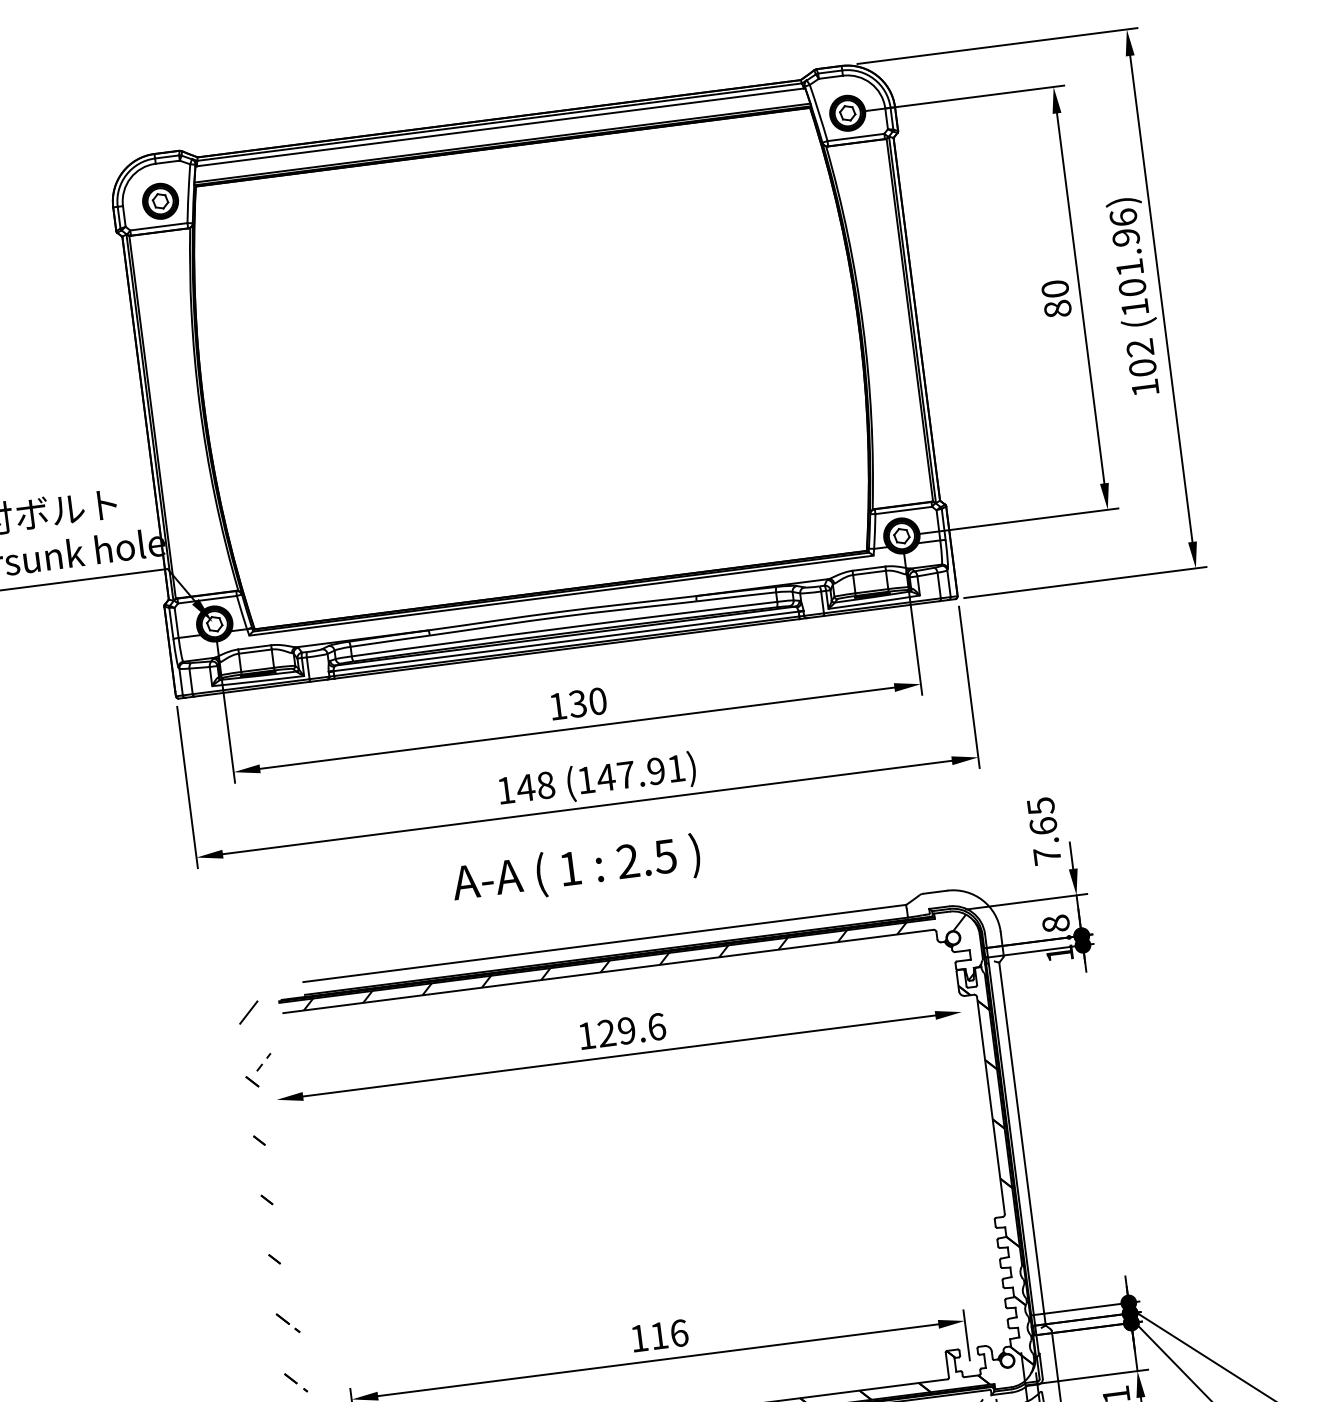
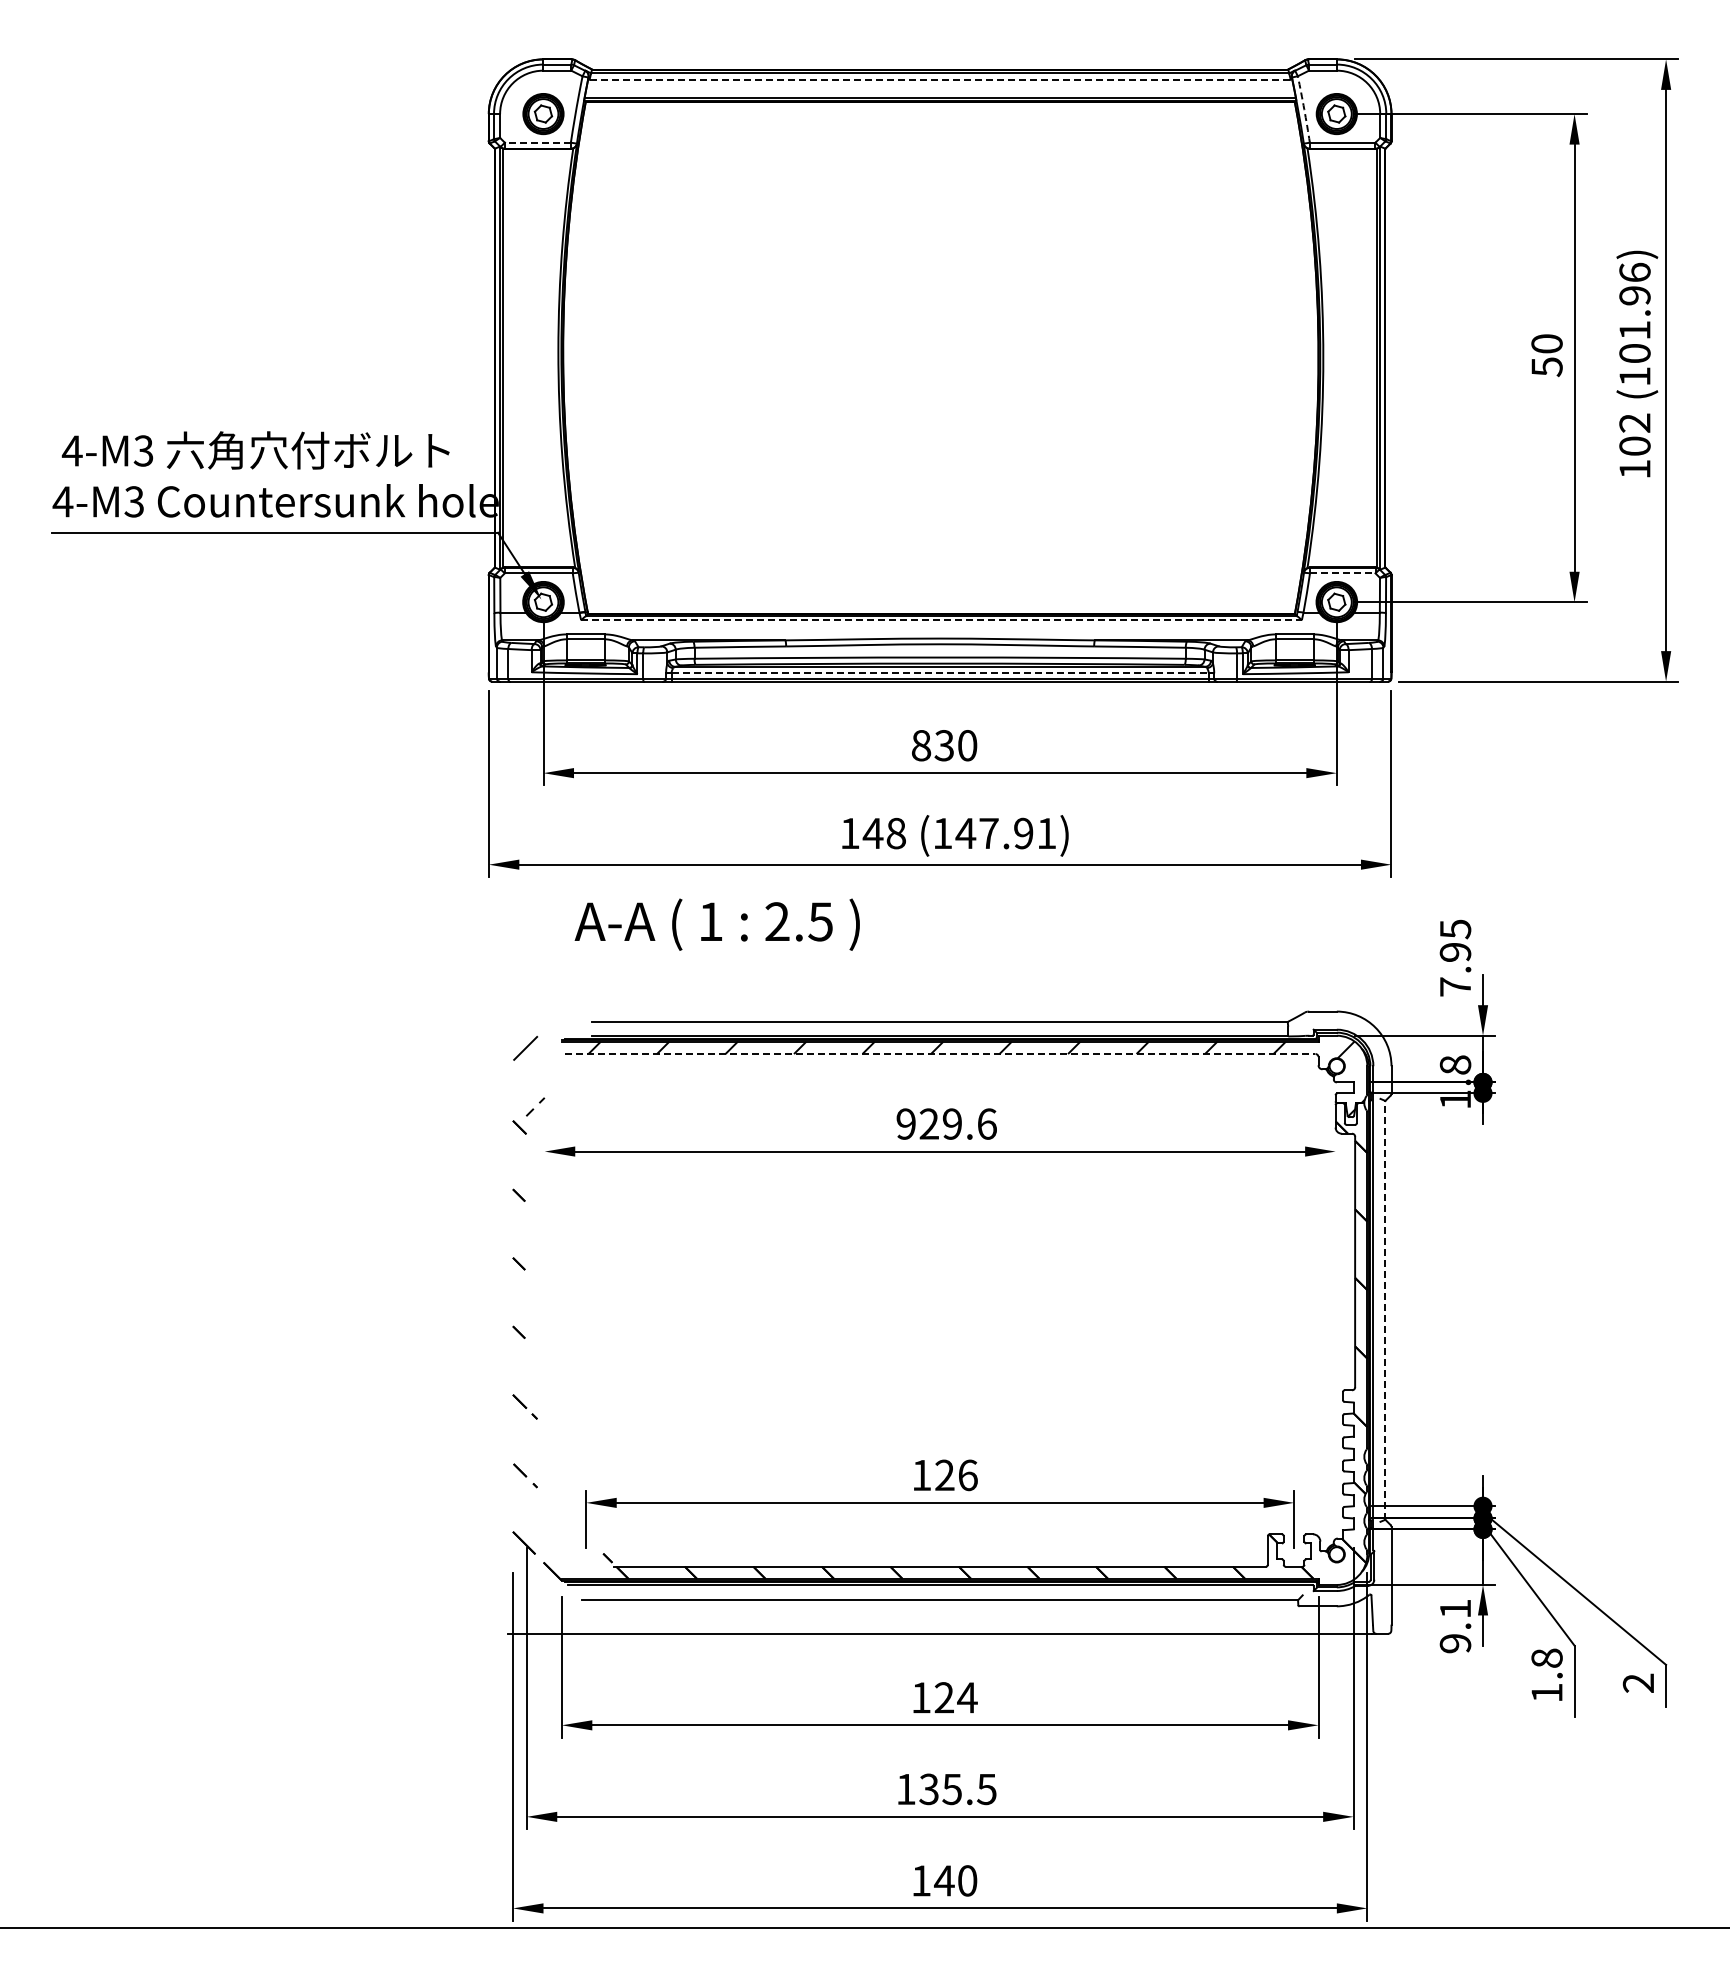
arc: (819, 112) -> (1304, 109), solid -> dashed
line: (500, 127) -> (940, 79), solid -> dashed
line: (158, 226) -> (537, 142), solid -> dashed
text: (1057, 309) -> (1546, 367), 80 -> 50
line: (903, 510) -> (1342, 573), solid -> dashed
line: (562, 595) -> (942, 620), solid -> dashed
line: (566, 640) -> (940, 672), solid -> dashed
text: (558, 706) -> (921, 745), 130 -> 830
text: (1043, 825) -> (1455, 951), 7.65 -> 7.95
text: (575, 870) -> (716, 924), moved
line: (608, 971) -> (940, 1054), solid -> dashed
text: (586, 1035) -> (905, 1123), 129.6 -> 929.6
line: (1022, 1143) -> (1385, 1309), solid -> dashed
text: (658, 1335) -> (944, 1474), 116 -> 126

